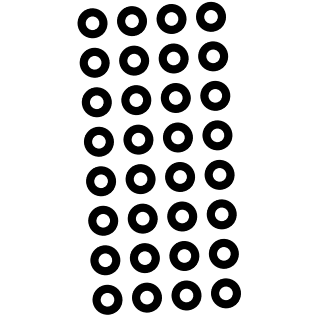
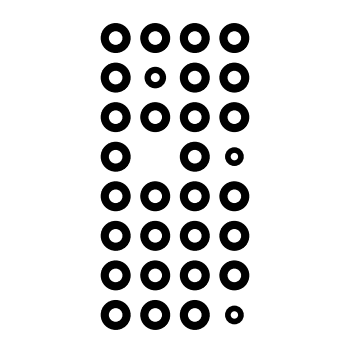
part: (134, 60) -> (155, 77), size x0.7
part: (217, 135) -> (234, 156), size x0.6
part: (138, 139) -> (155, 156), removed
part: (226, 292) -> (234, 314), size x0.6

